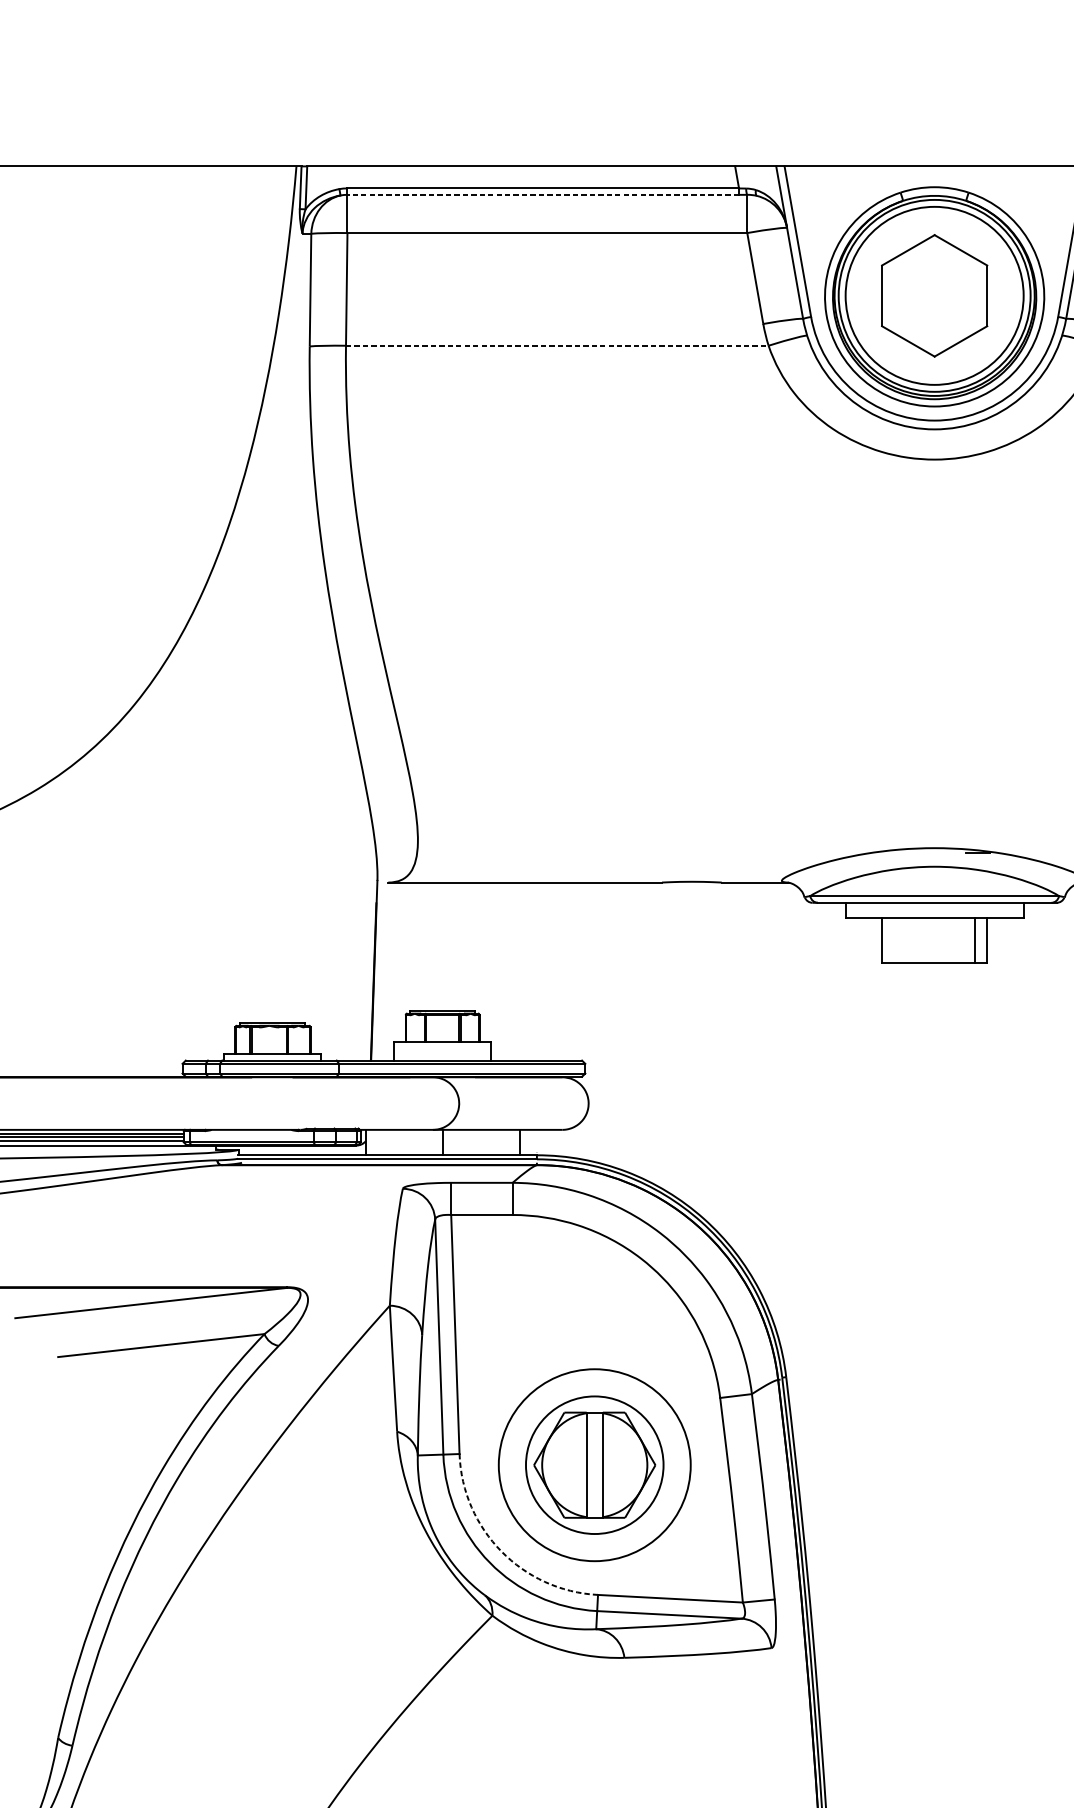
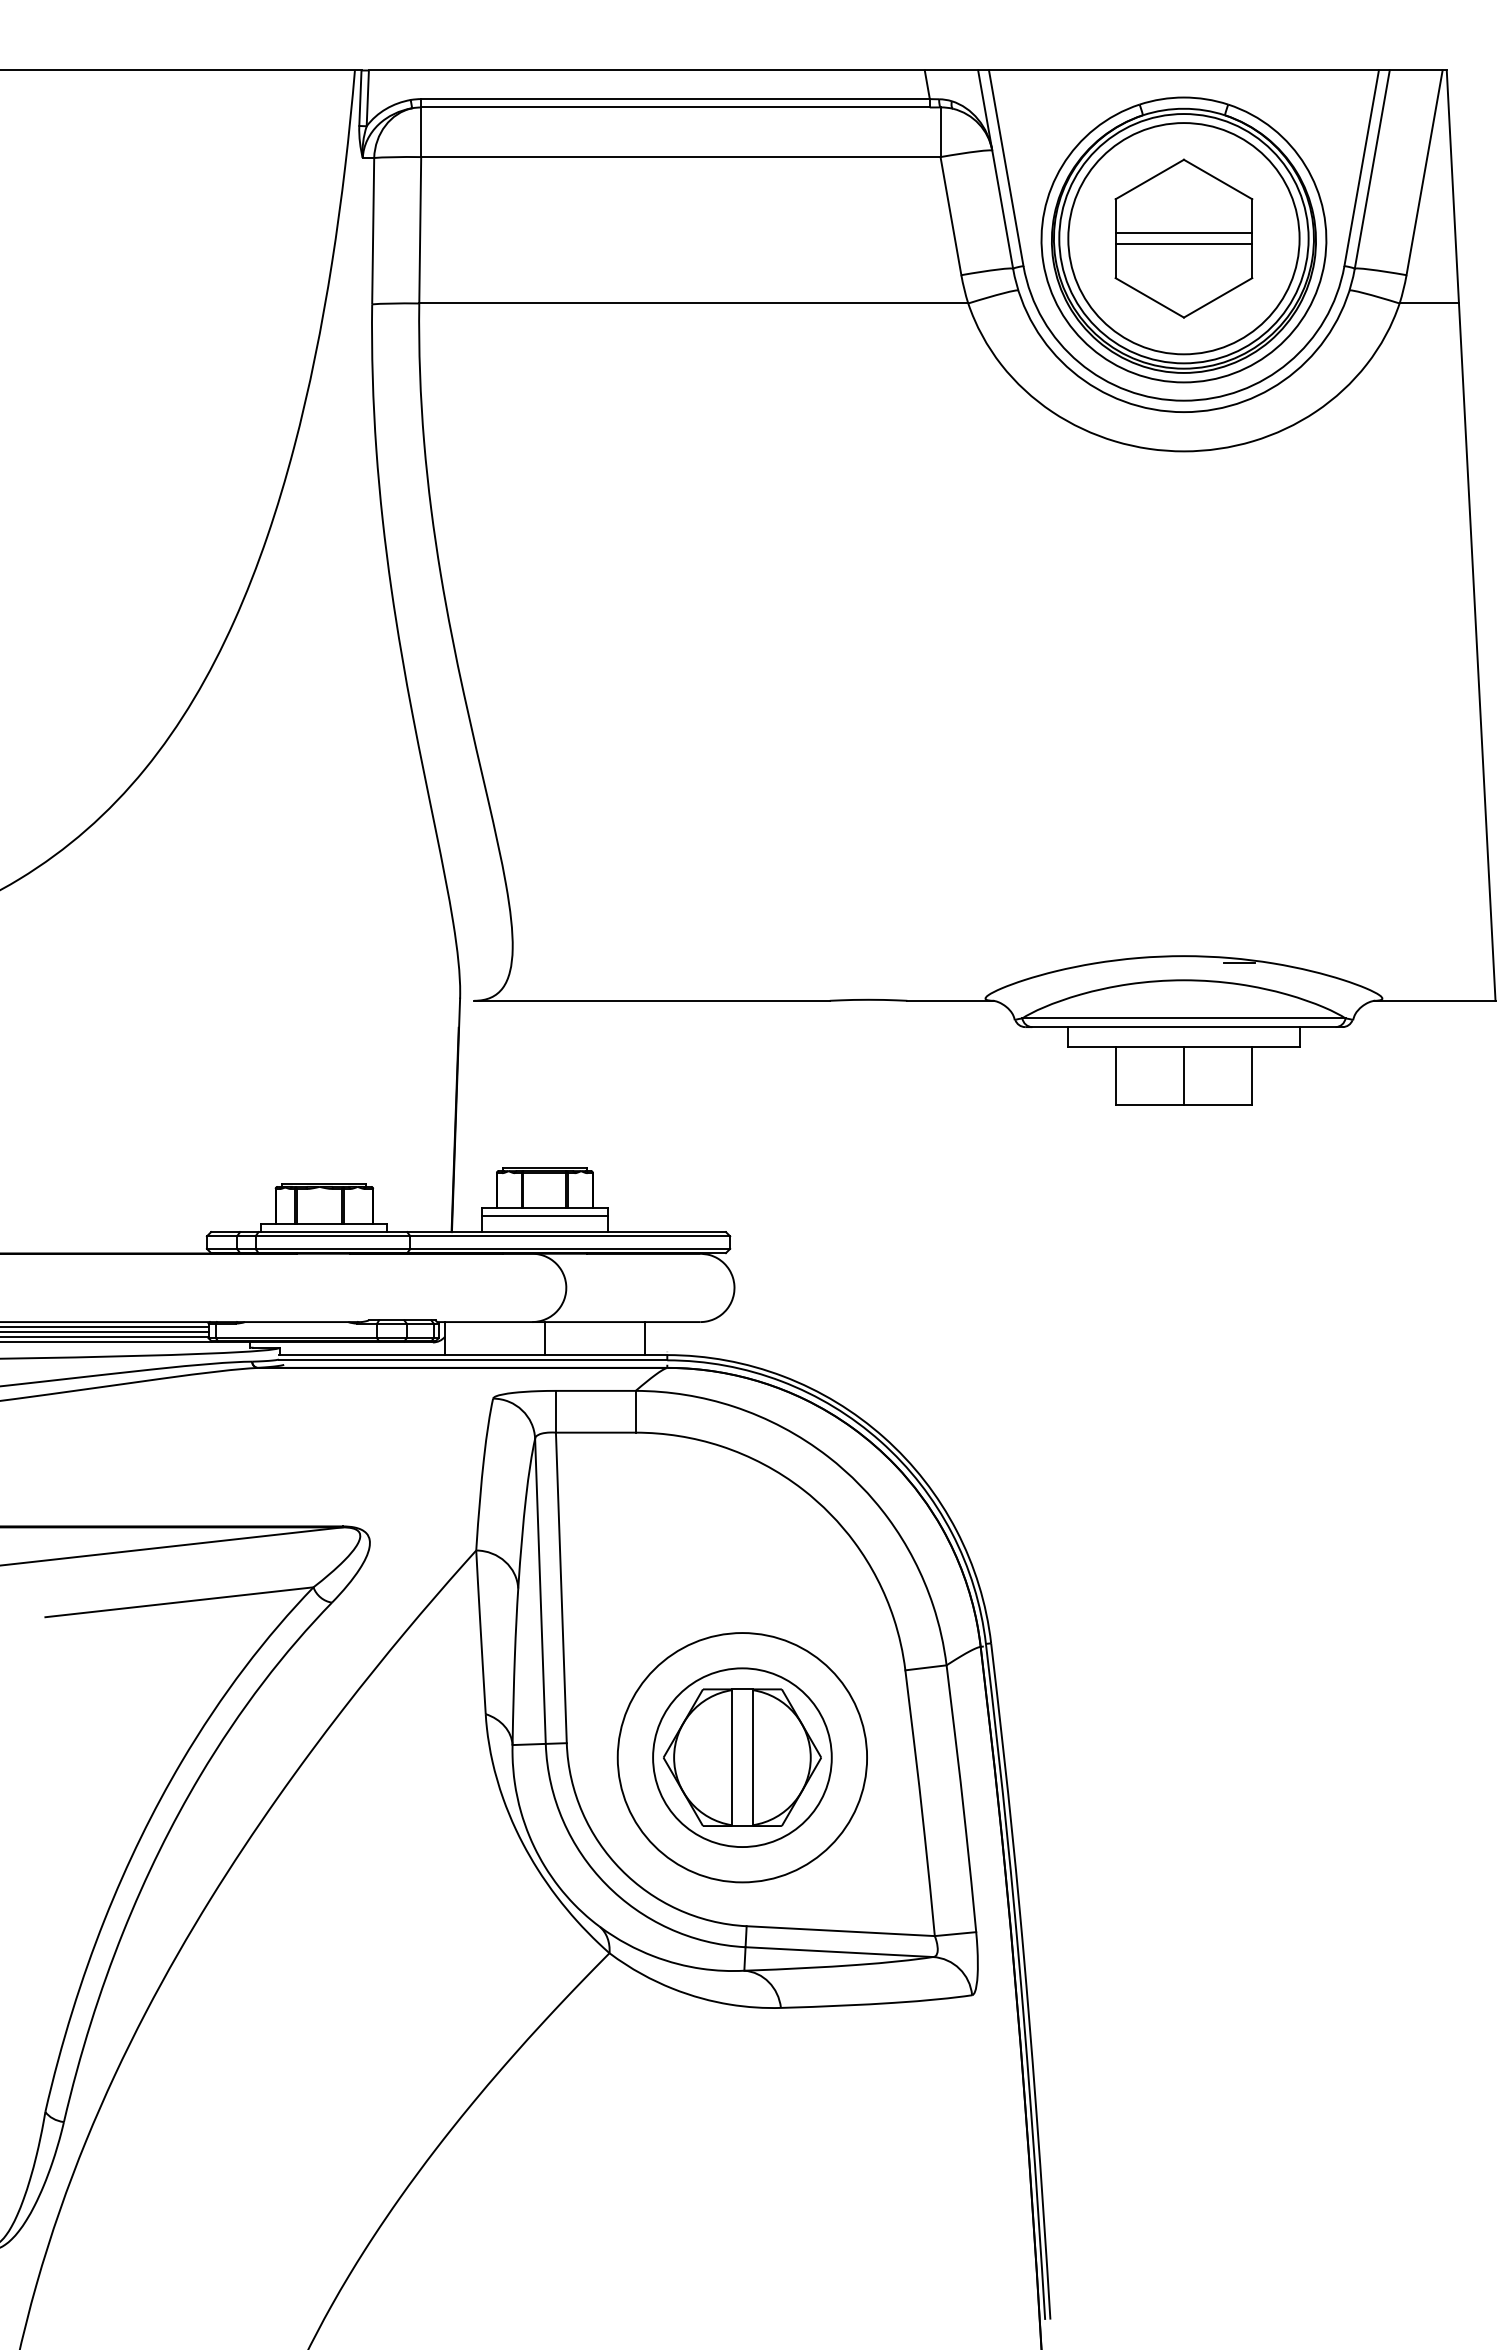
line: (543, 194) -> (675, 107), dashed -> solid
line: (934, 291) -> (1183, 233), added
line: (934, 299) -> (1183, 243), added
line: (557, 345) -> (694, 303), dashed -> solid
line: (974, 940) -> (1183, 1075), moved
line: (442, 1048) -> (544, 1216), added
arc: (501, 1551) -> (621, 1869), dashed -> solid

